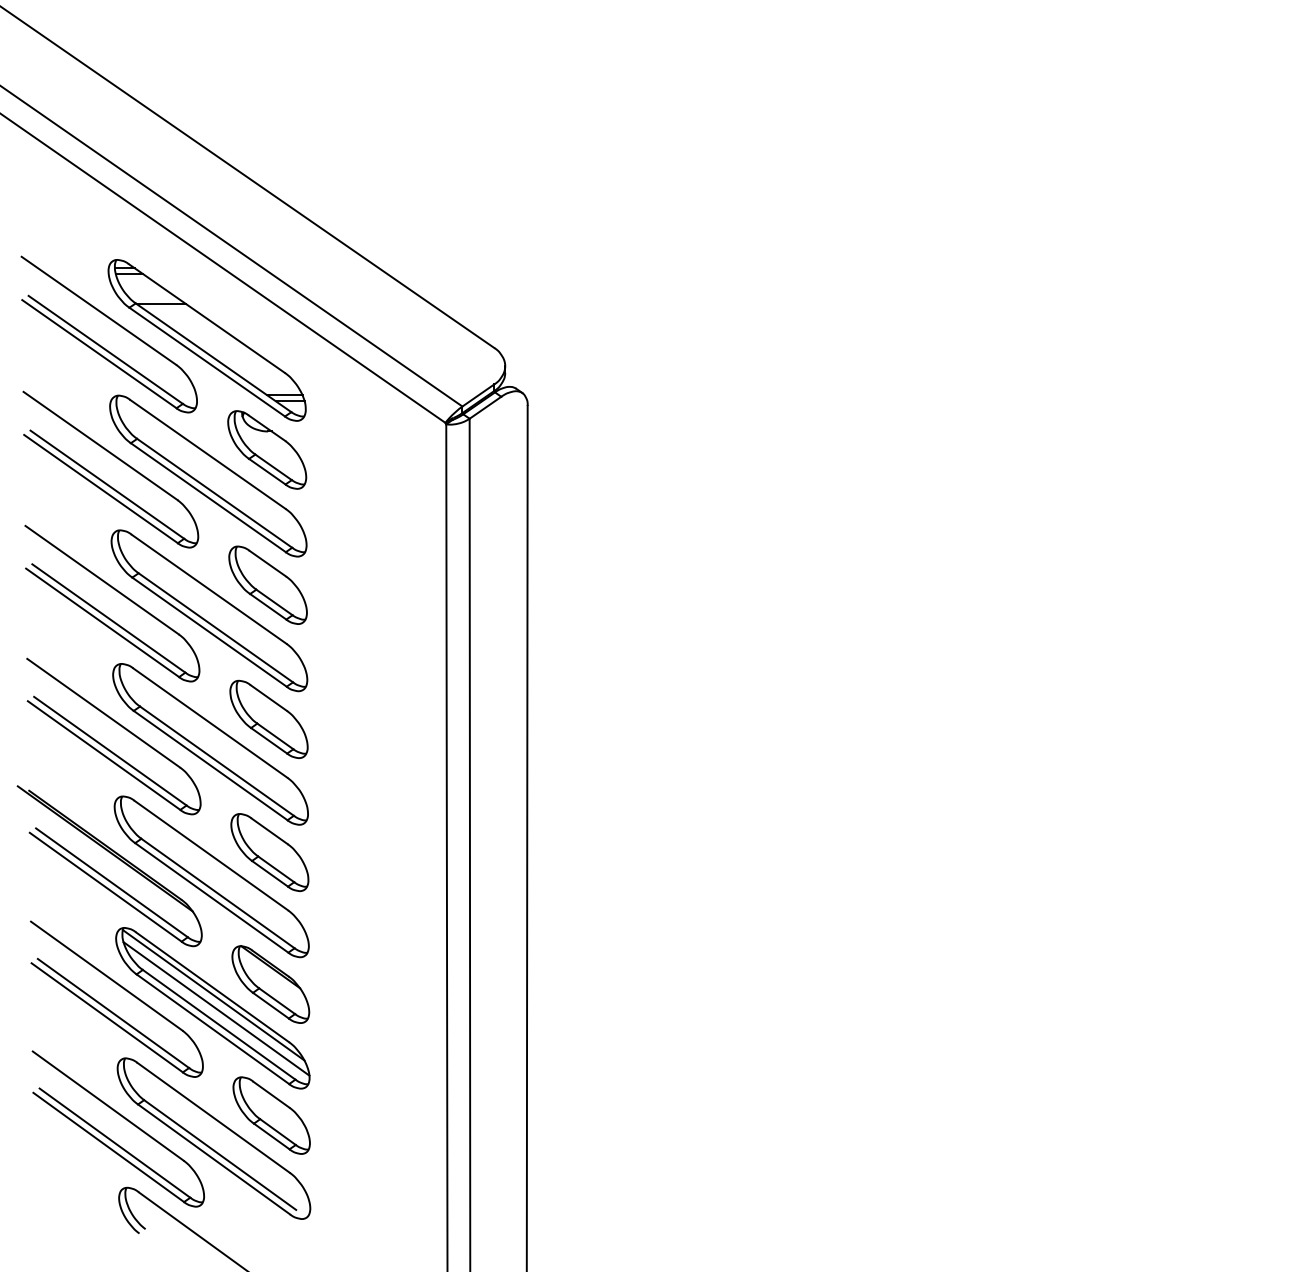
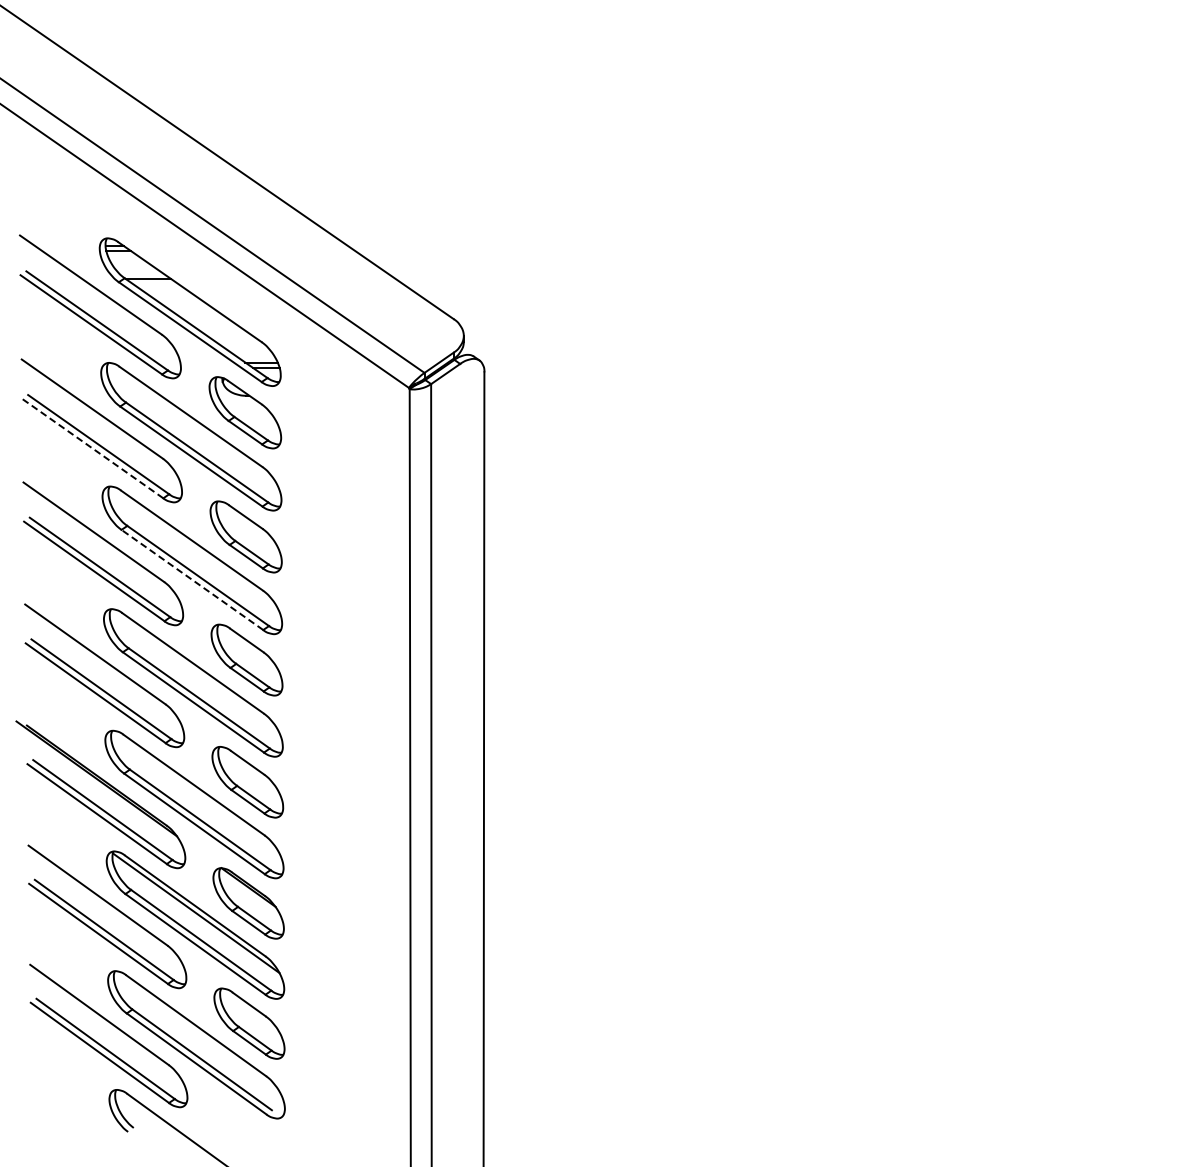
line: (100, 488) -> (92, 448), solid -> dashed
line: (209, 631) -> (192, 579), solid -> dashed
line: (216, 1008) -> (198, 925), removed

